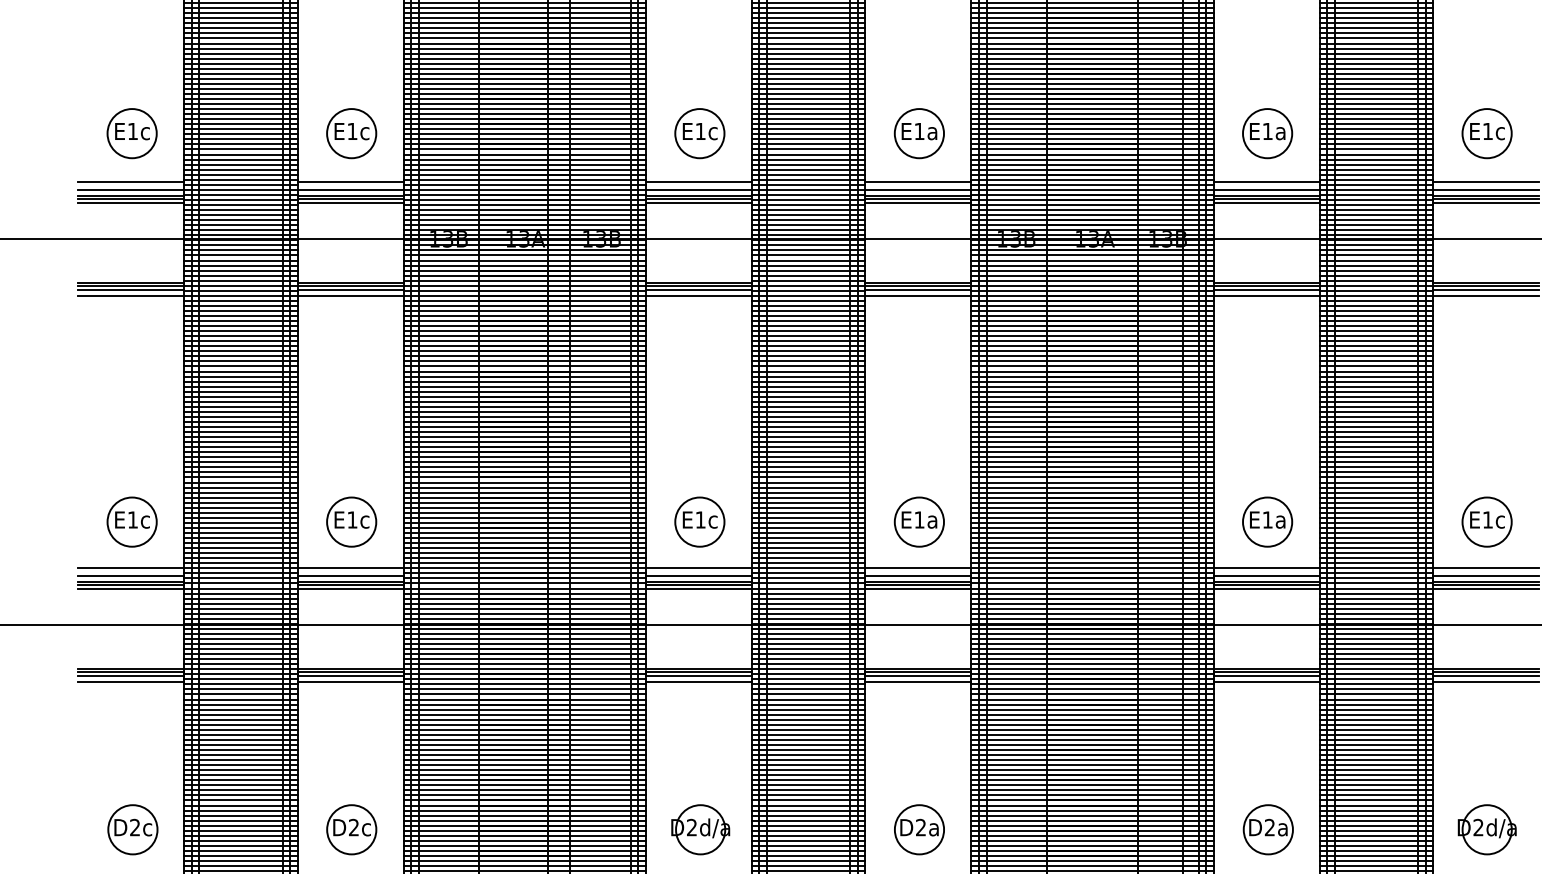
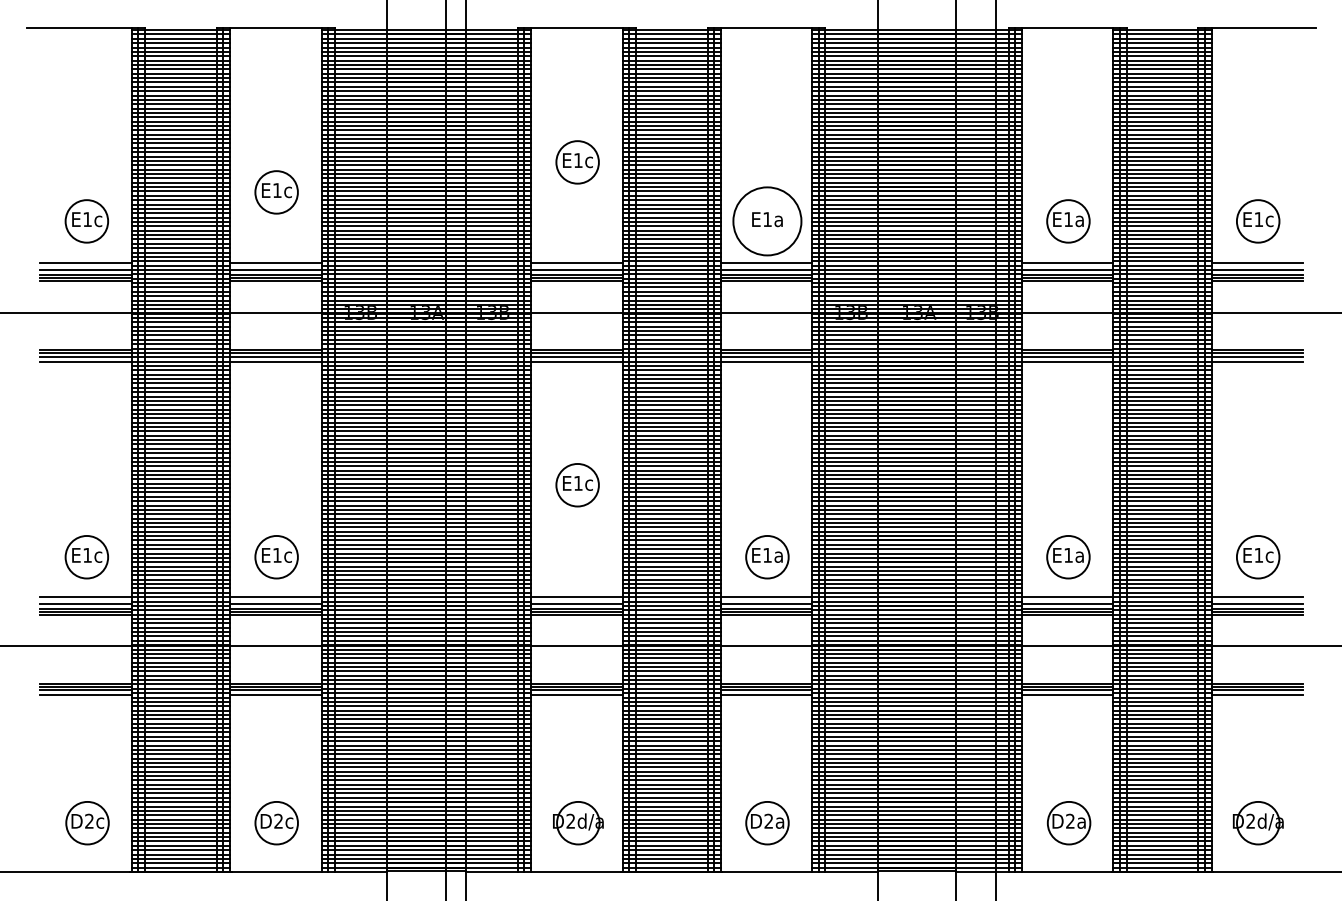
part: (351, 133) -> (276, 192), moved
part: (699, 133) -> (577, 162), moved
circle: (919, 133) -> (767, 221), size x1.6
part: (699, 522) -> (577, 485), moved

